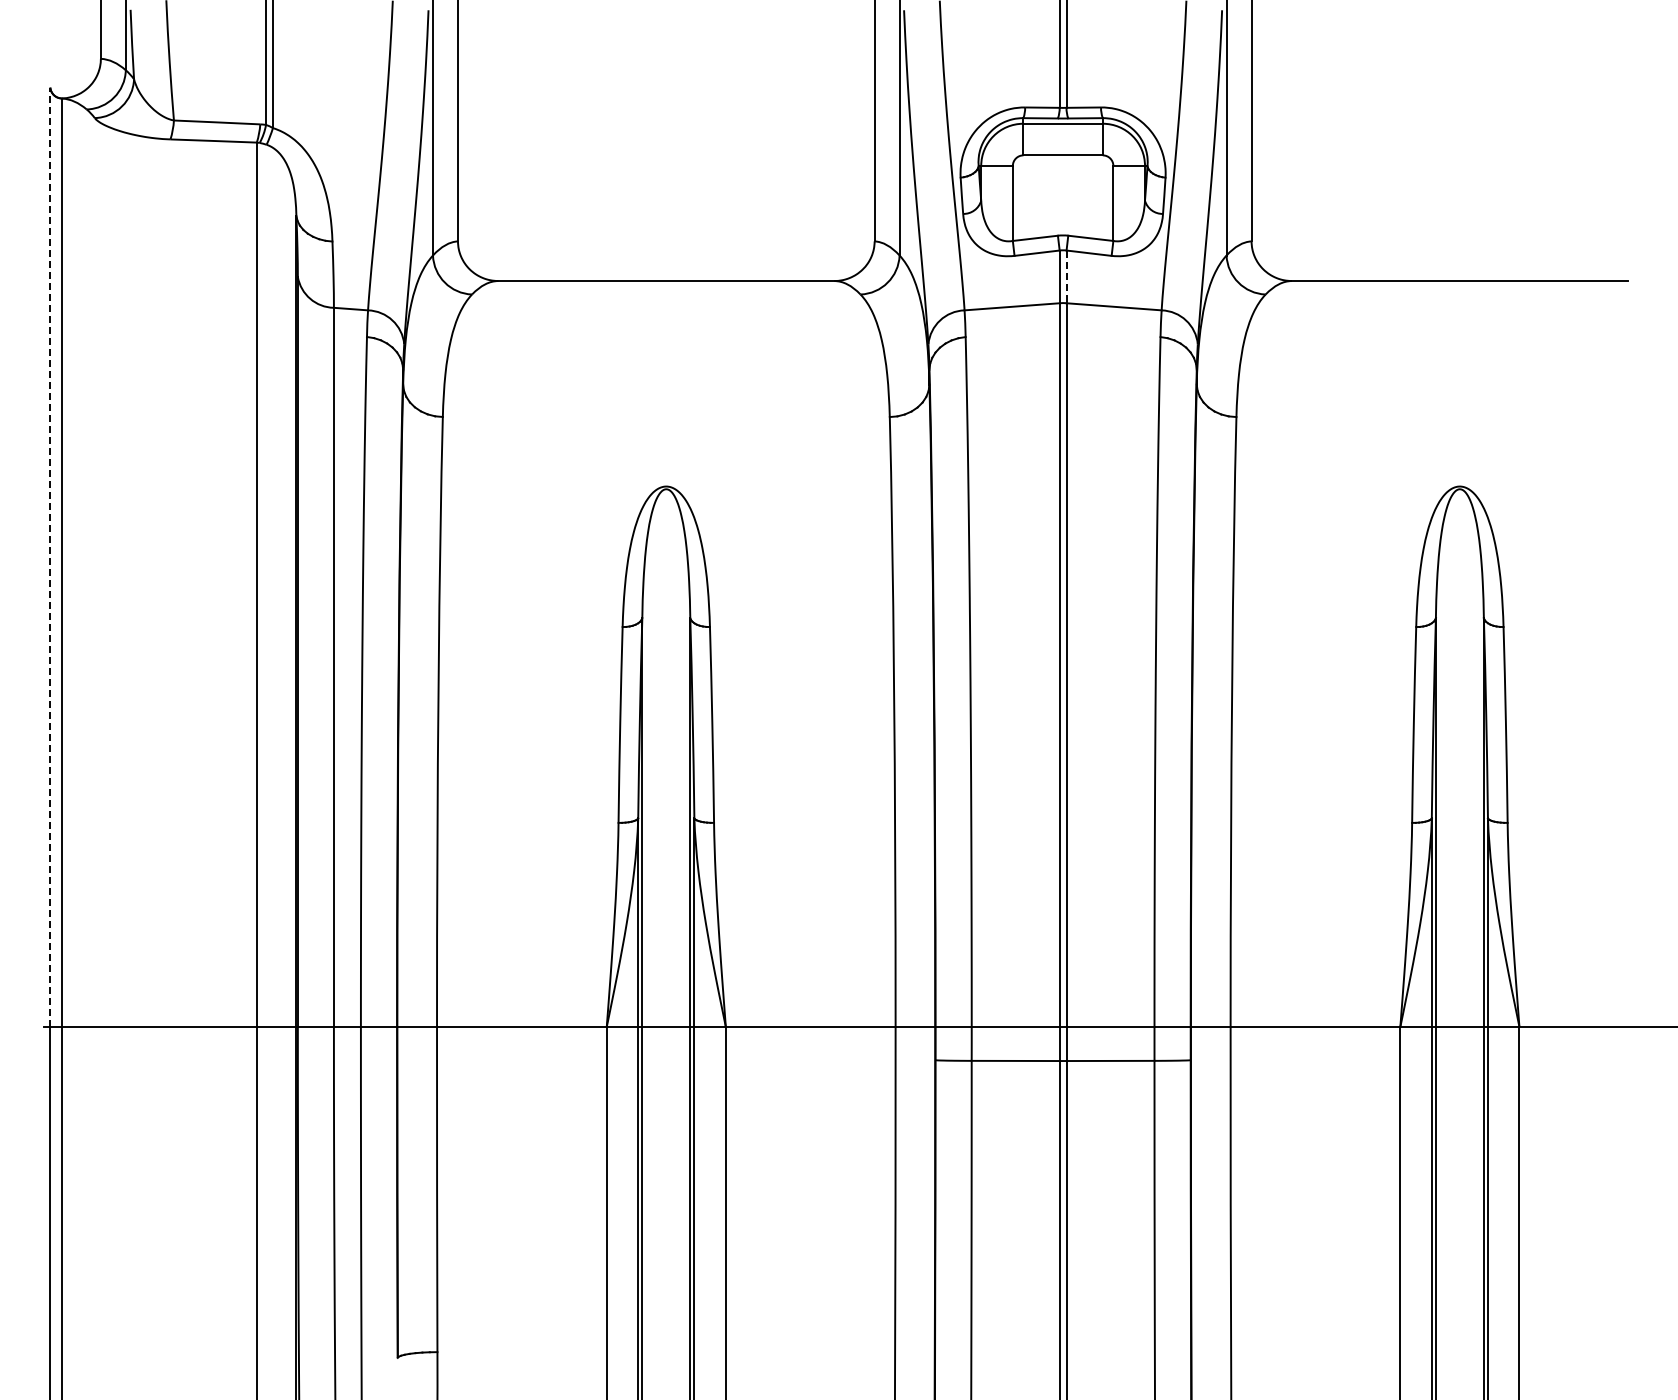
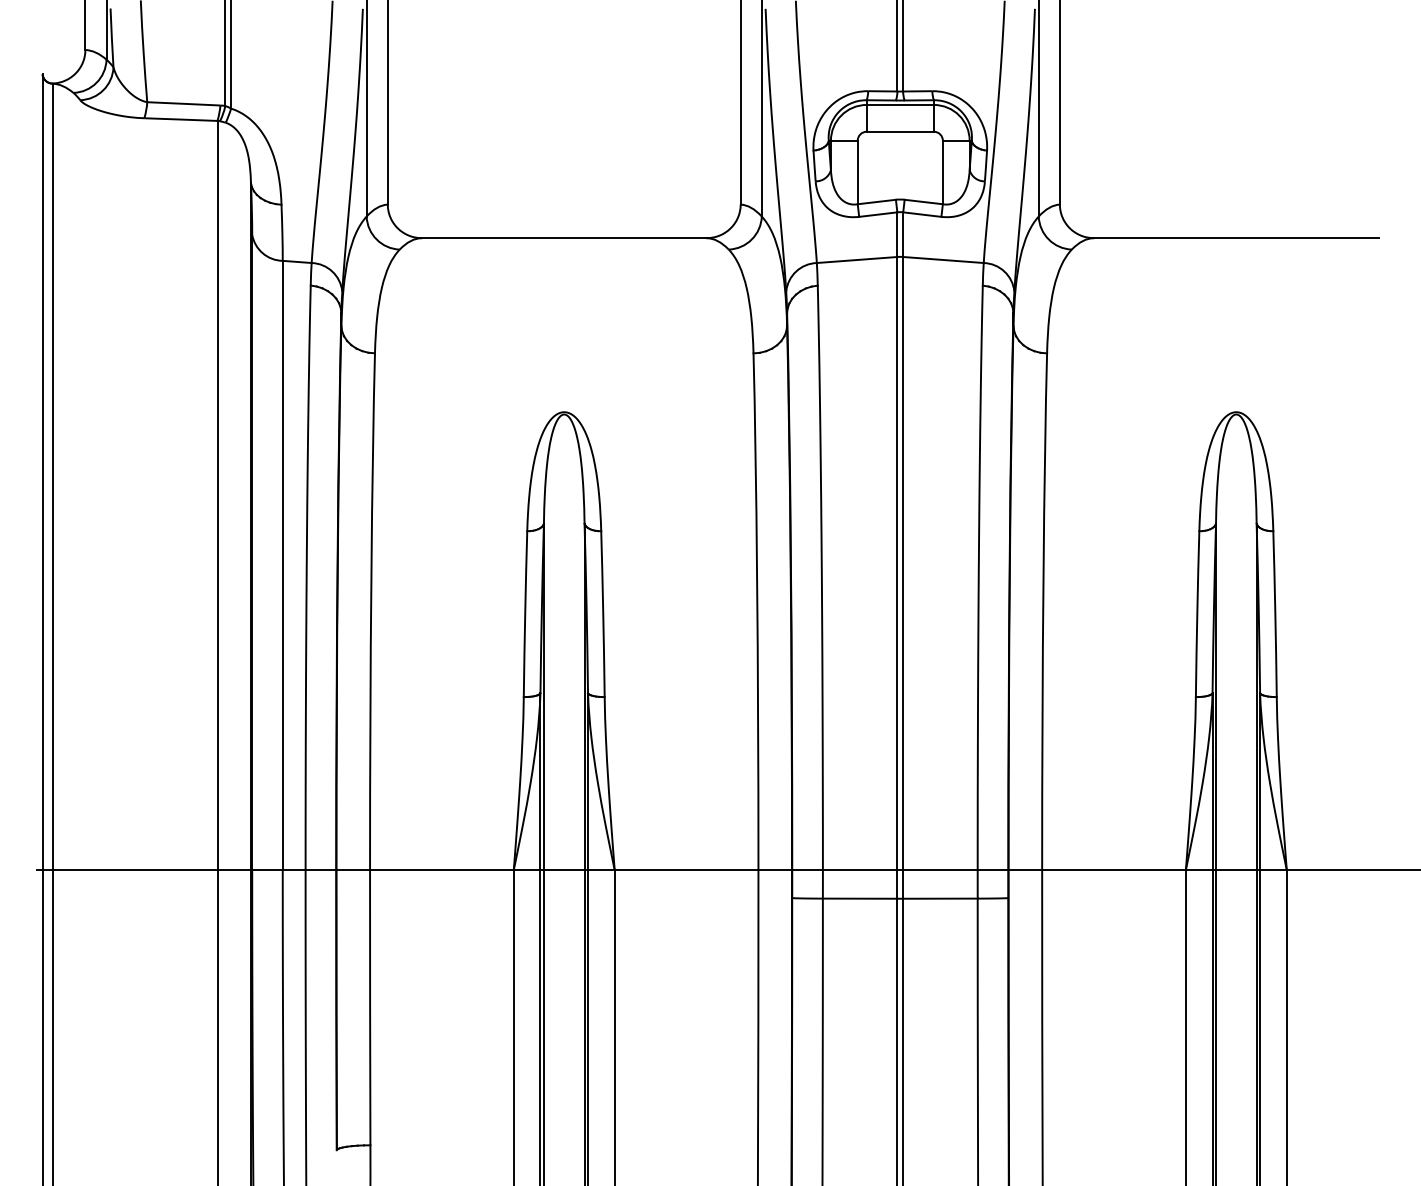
line: (1066, 277) -> (903, 235), dashed -> solid
line: (50, 557) -> (42, 472), dashed -> solid

